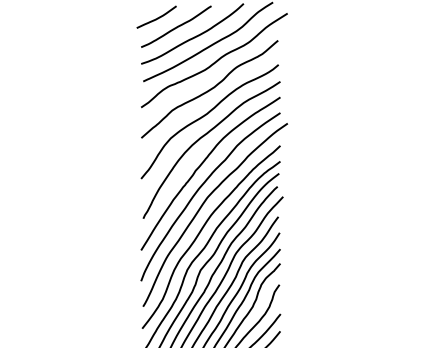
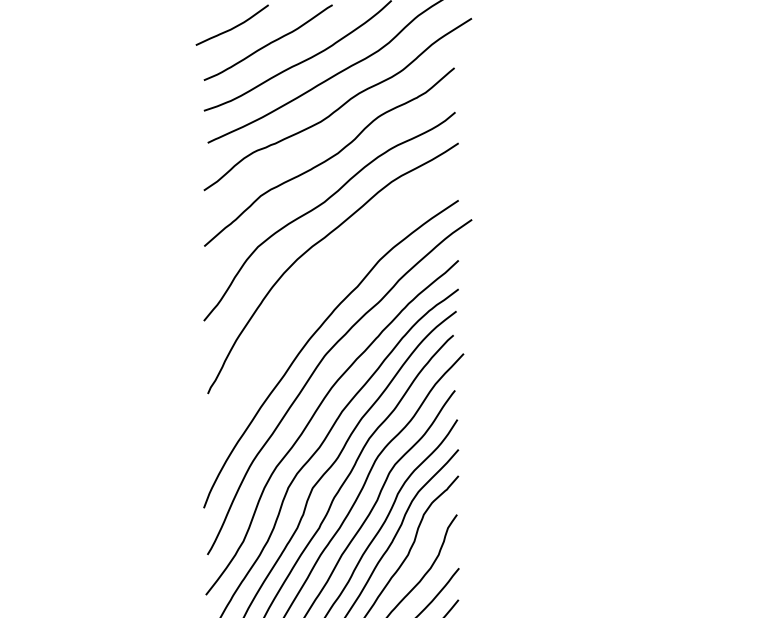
curve: (202, 164) -> (316, 294), removed

